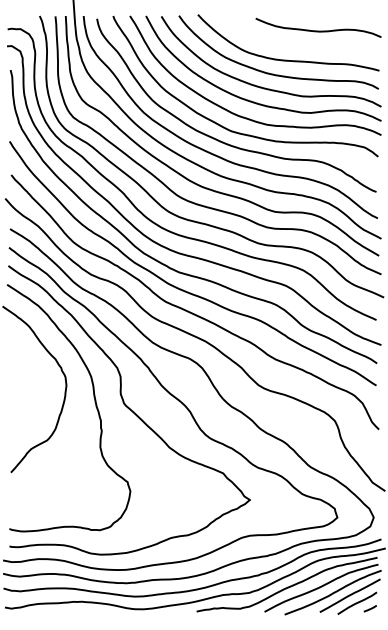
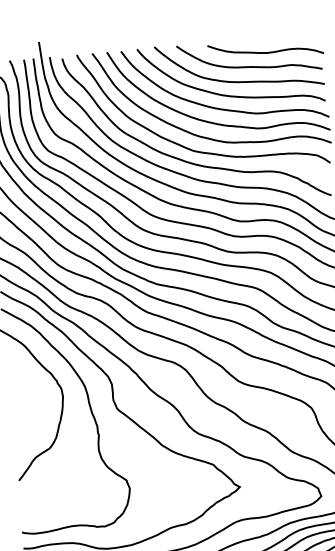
curve: (299, 44) -> (249, 66), added

